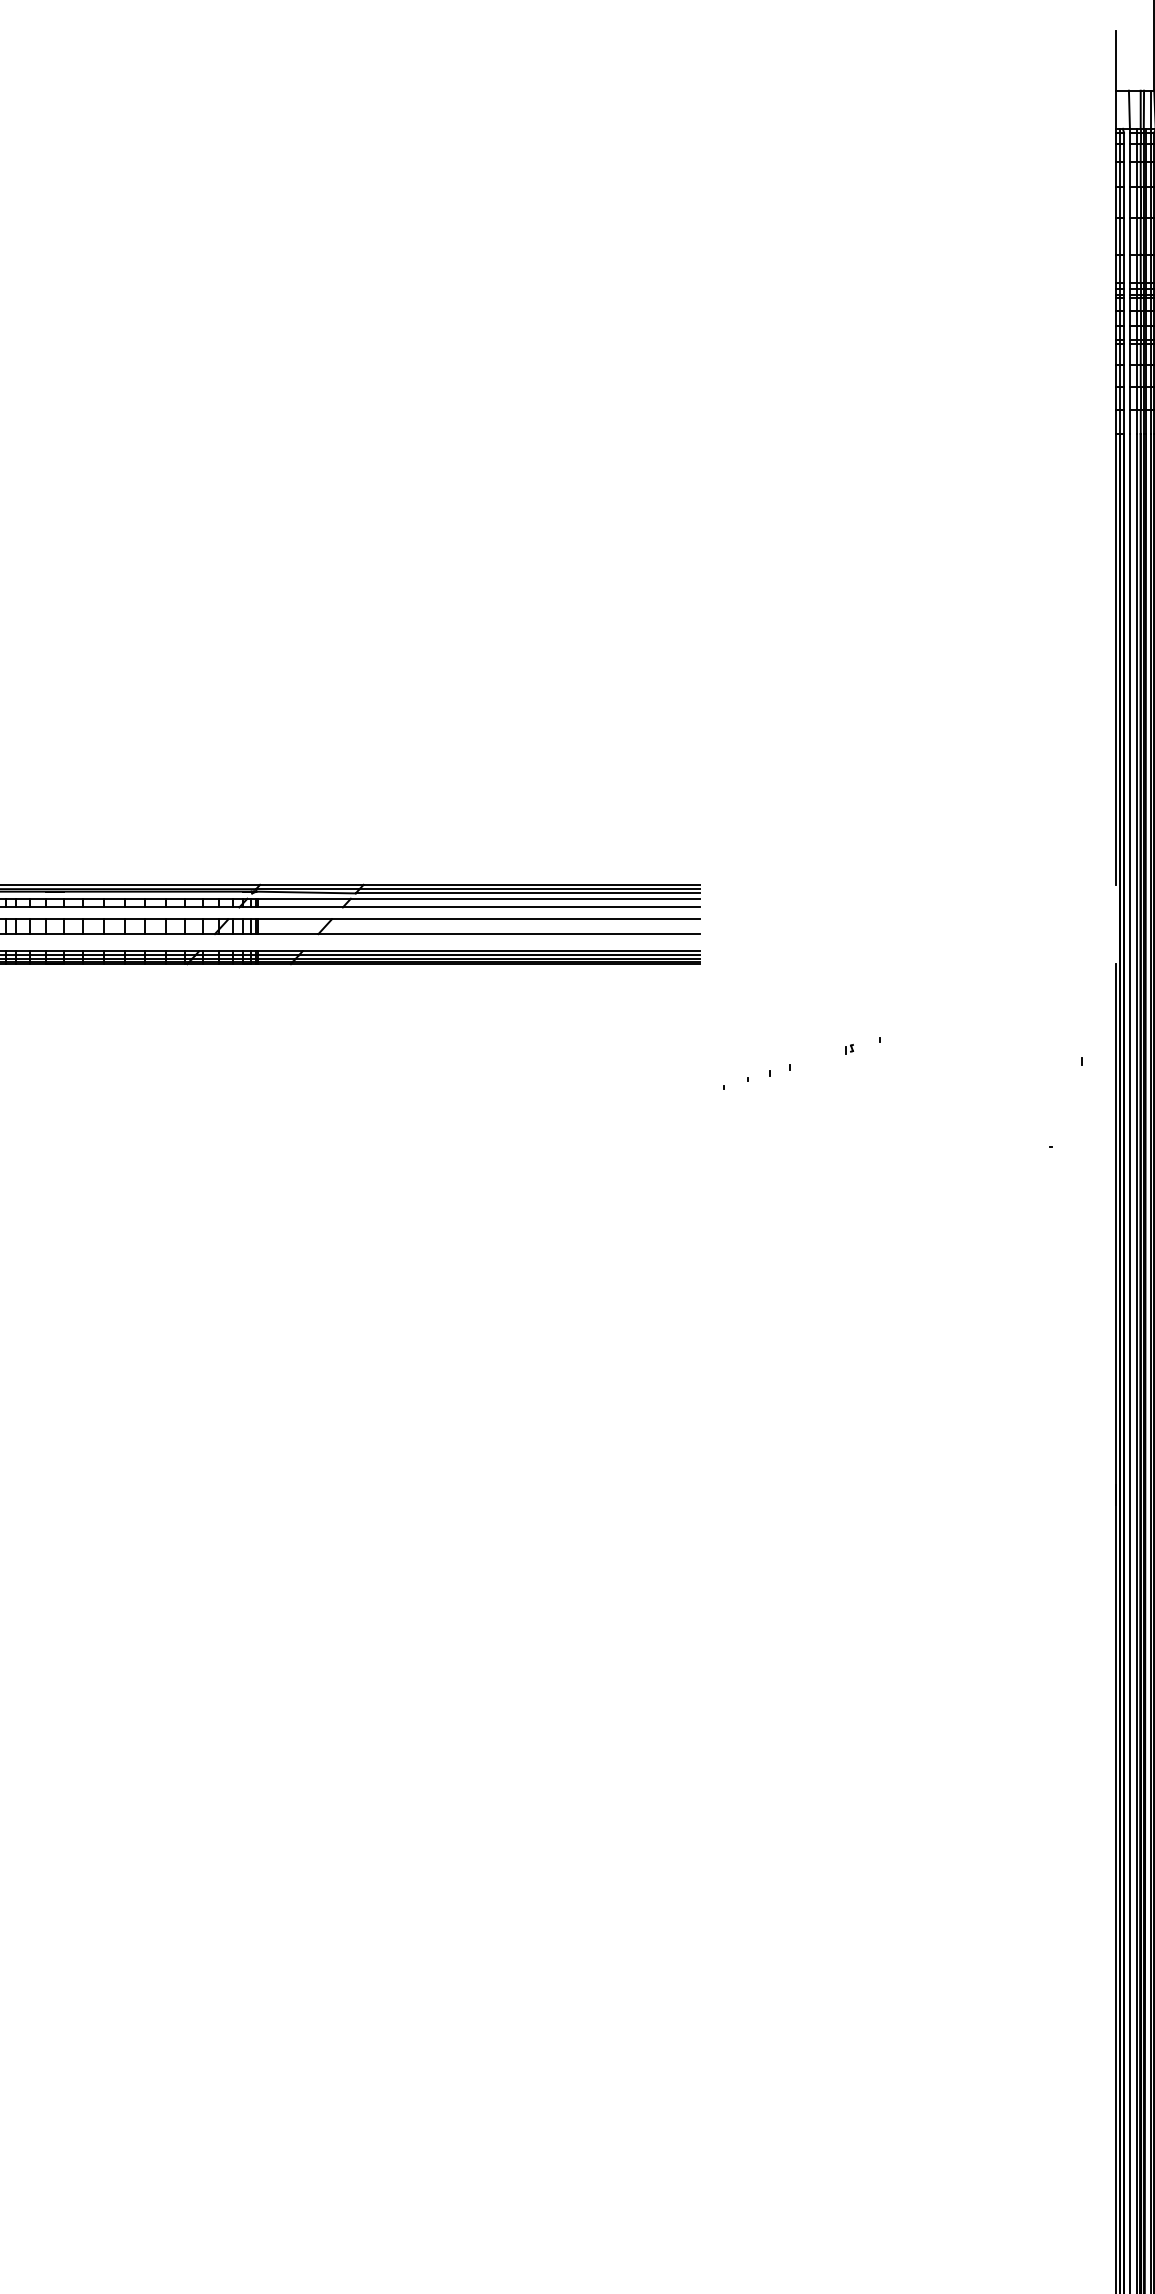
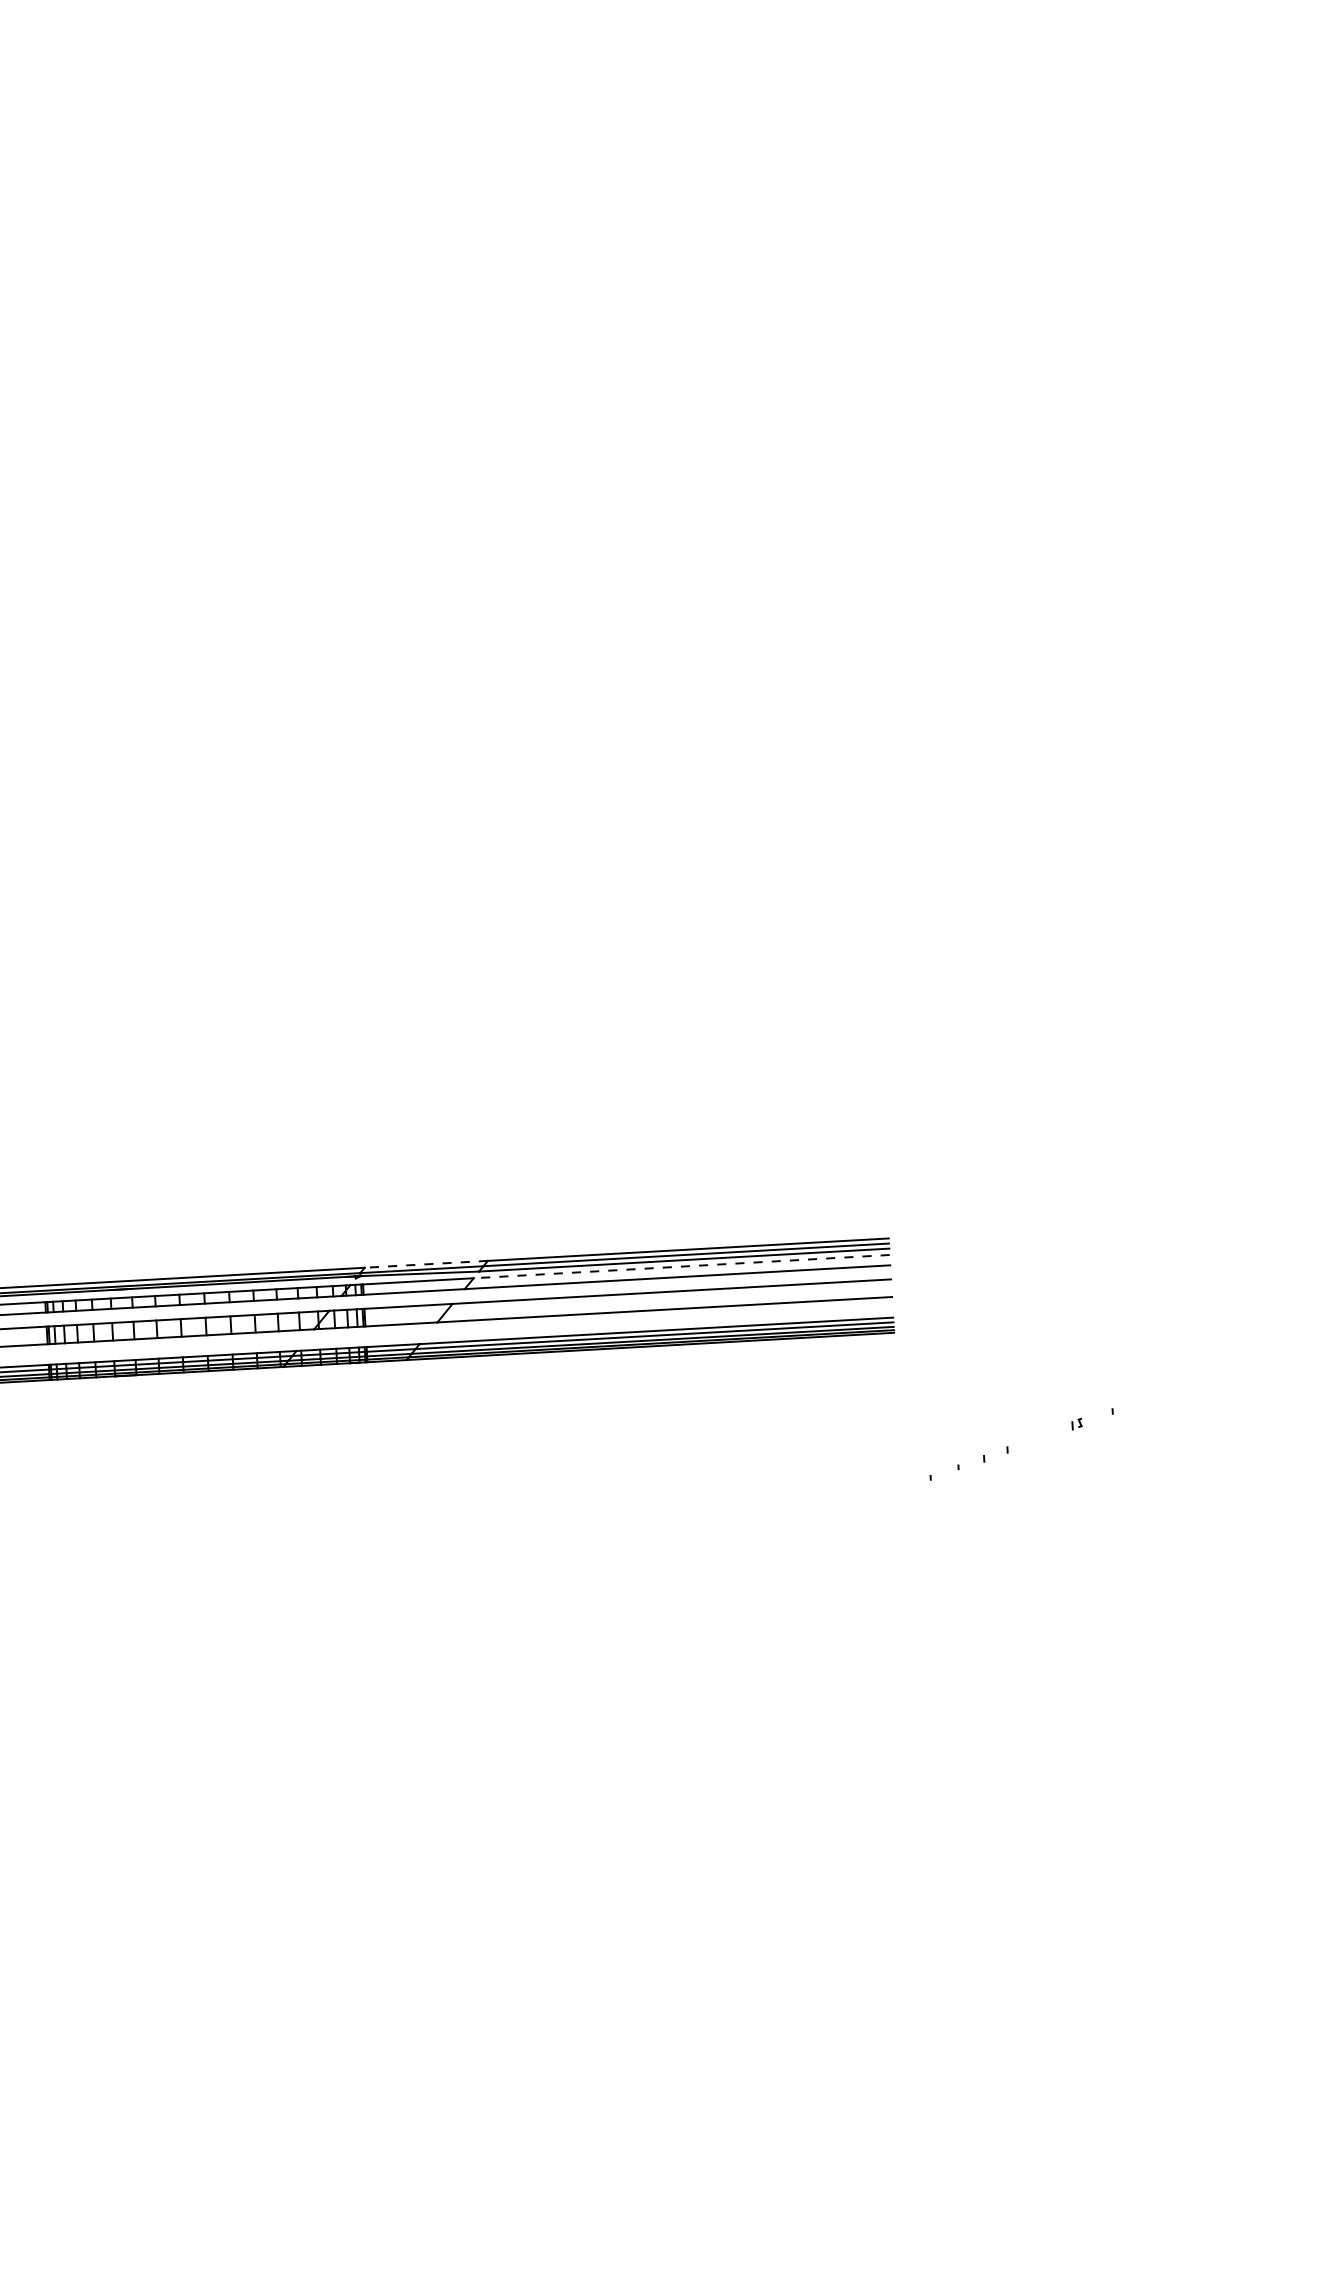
line: (311, 884) -> (425, 1263), solid -> dashed
line: (525, 898) -> (681, 1266), solid -> dashed

